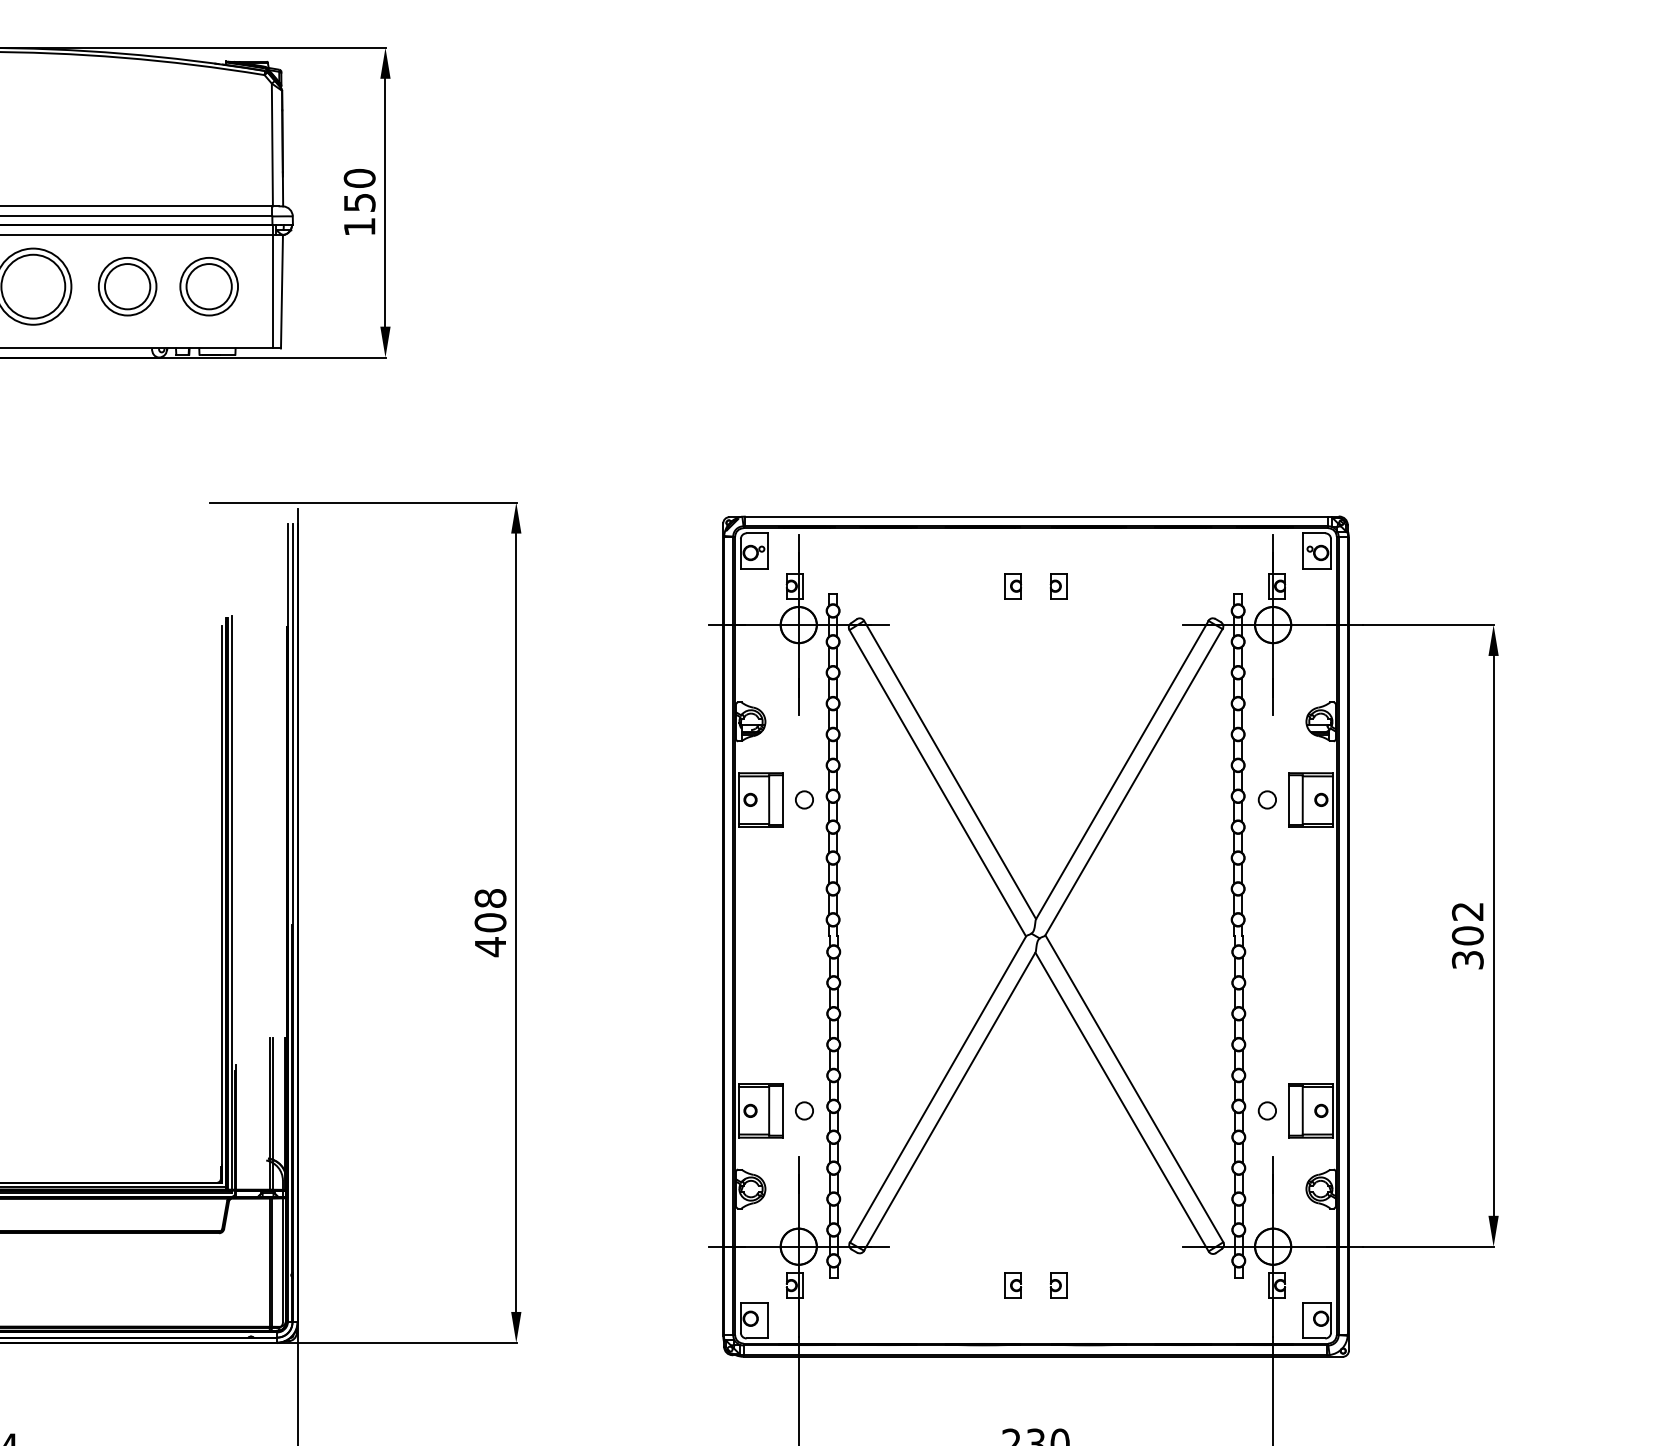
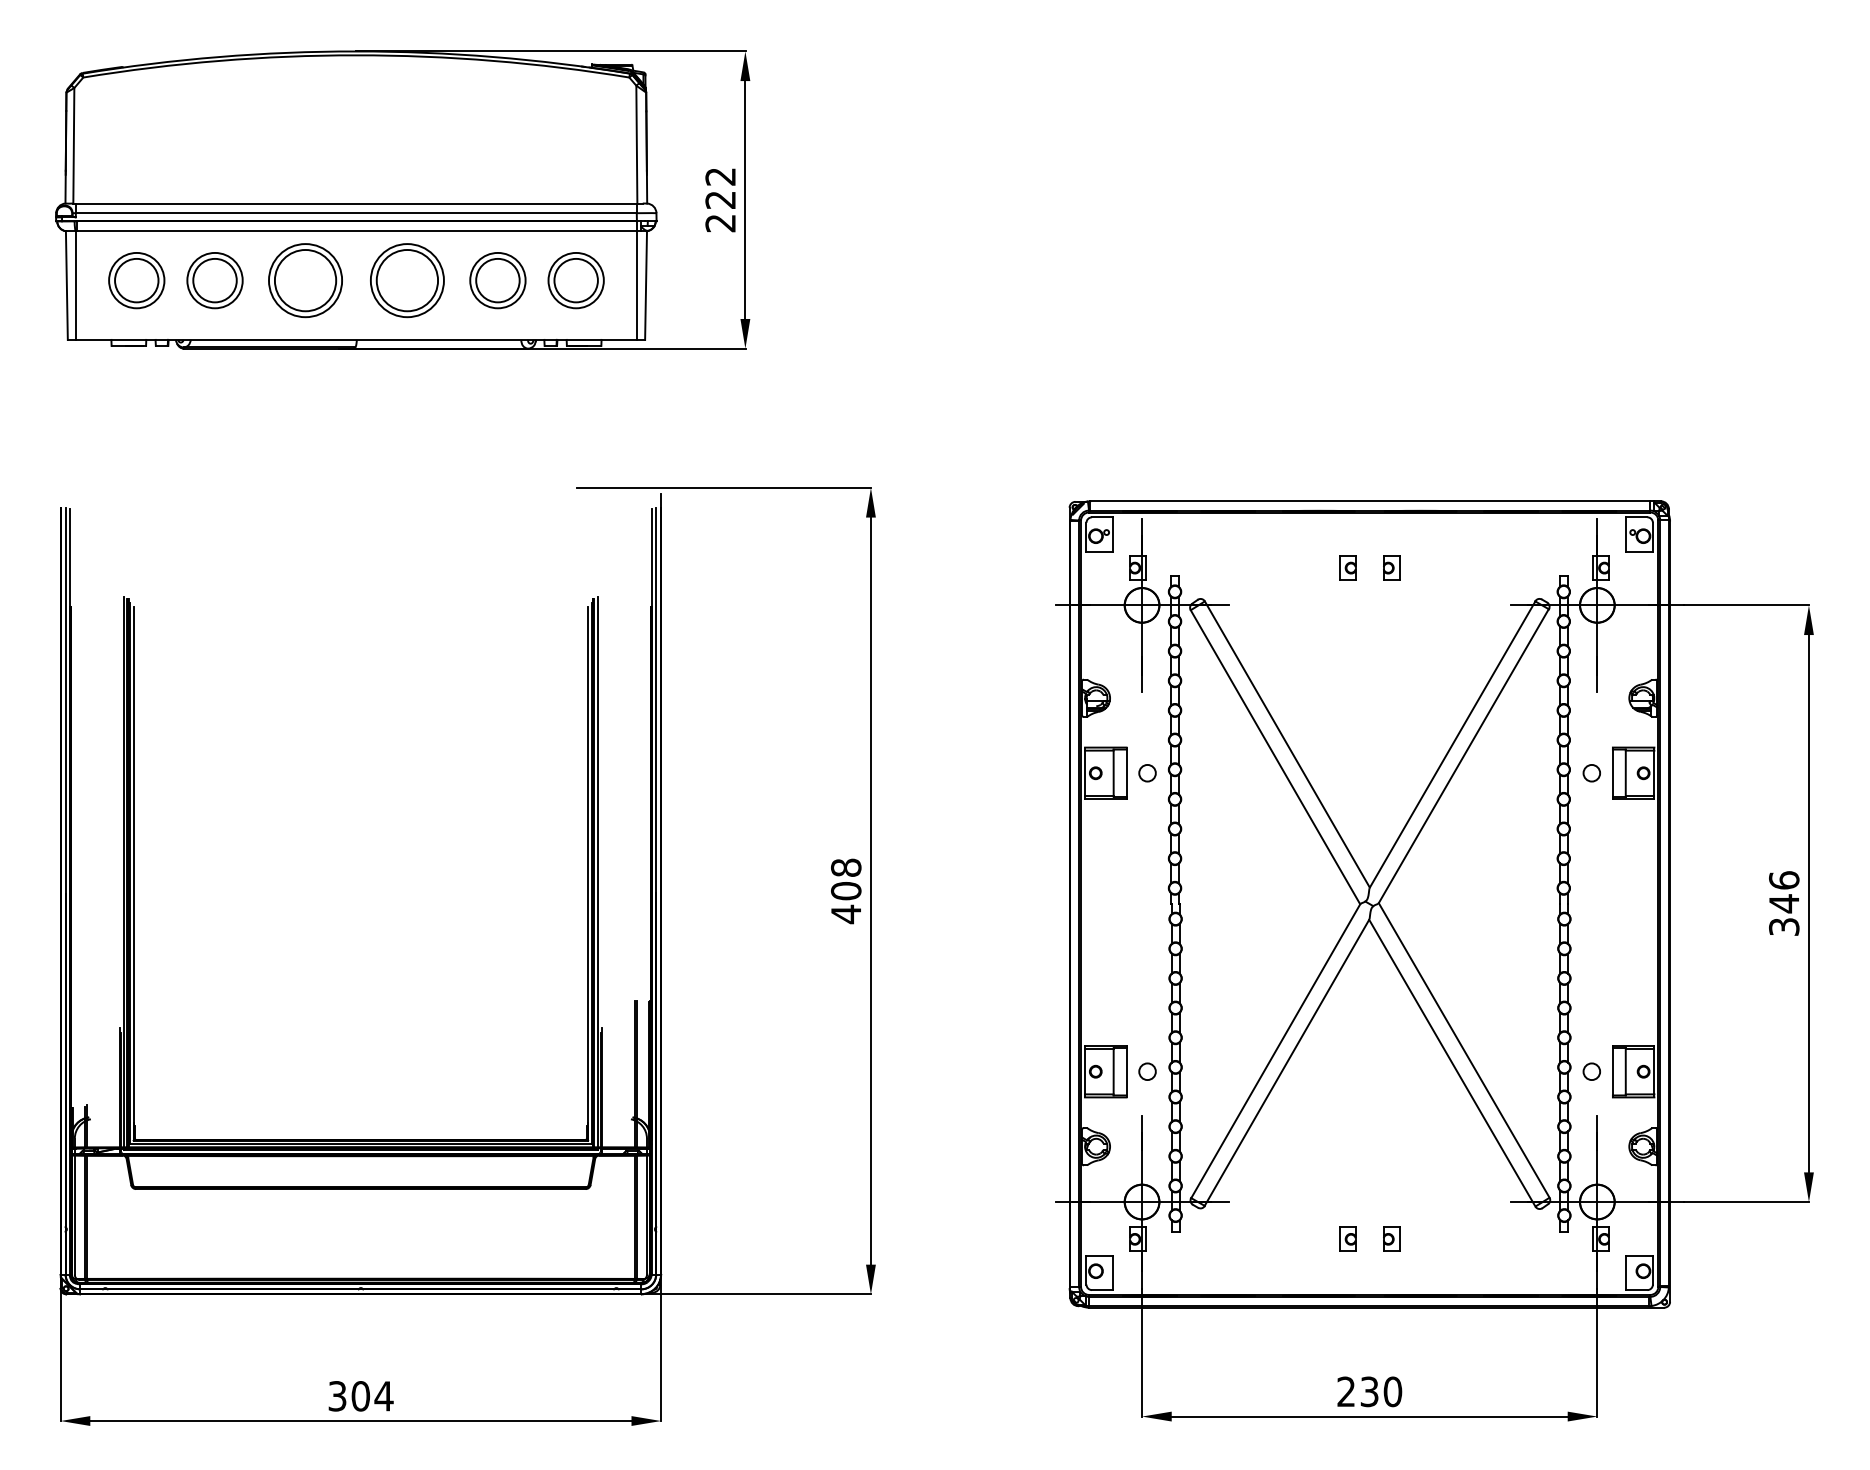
text: (359, 202) -> (720, 199), 150 -> 222
text: (1468, 924) -> (1784, 892), 302 -> 346

